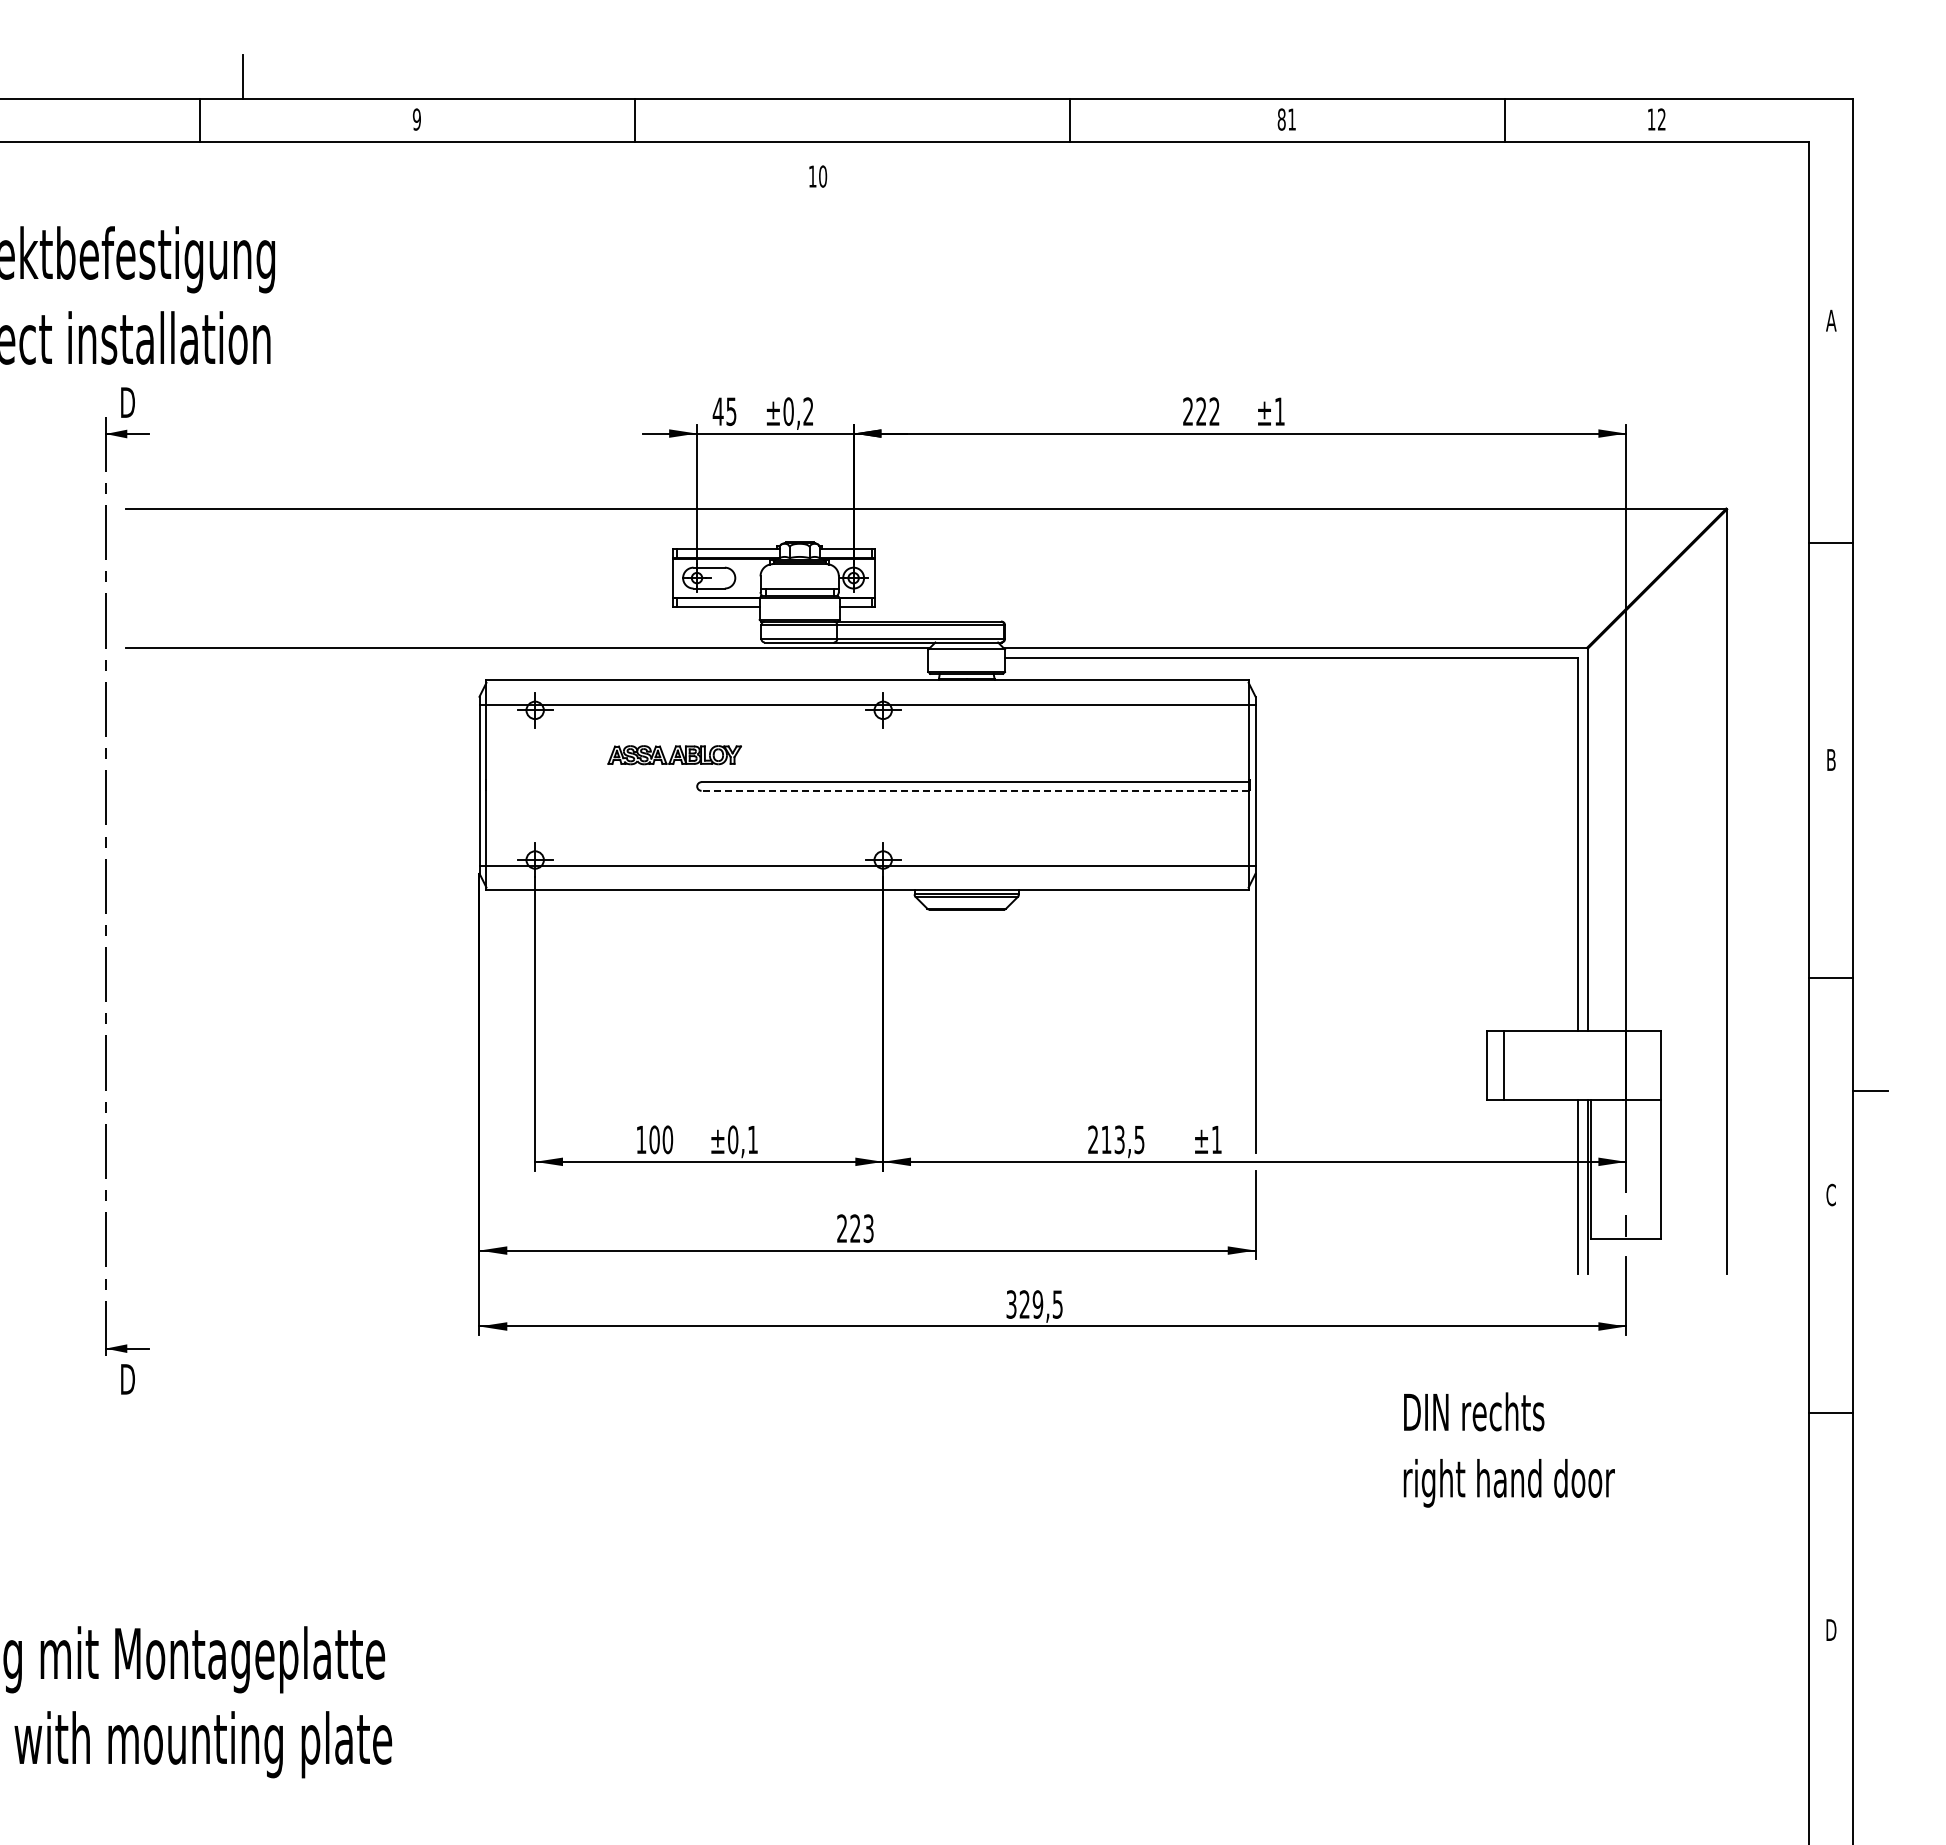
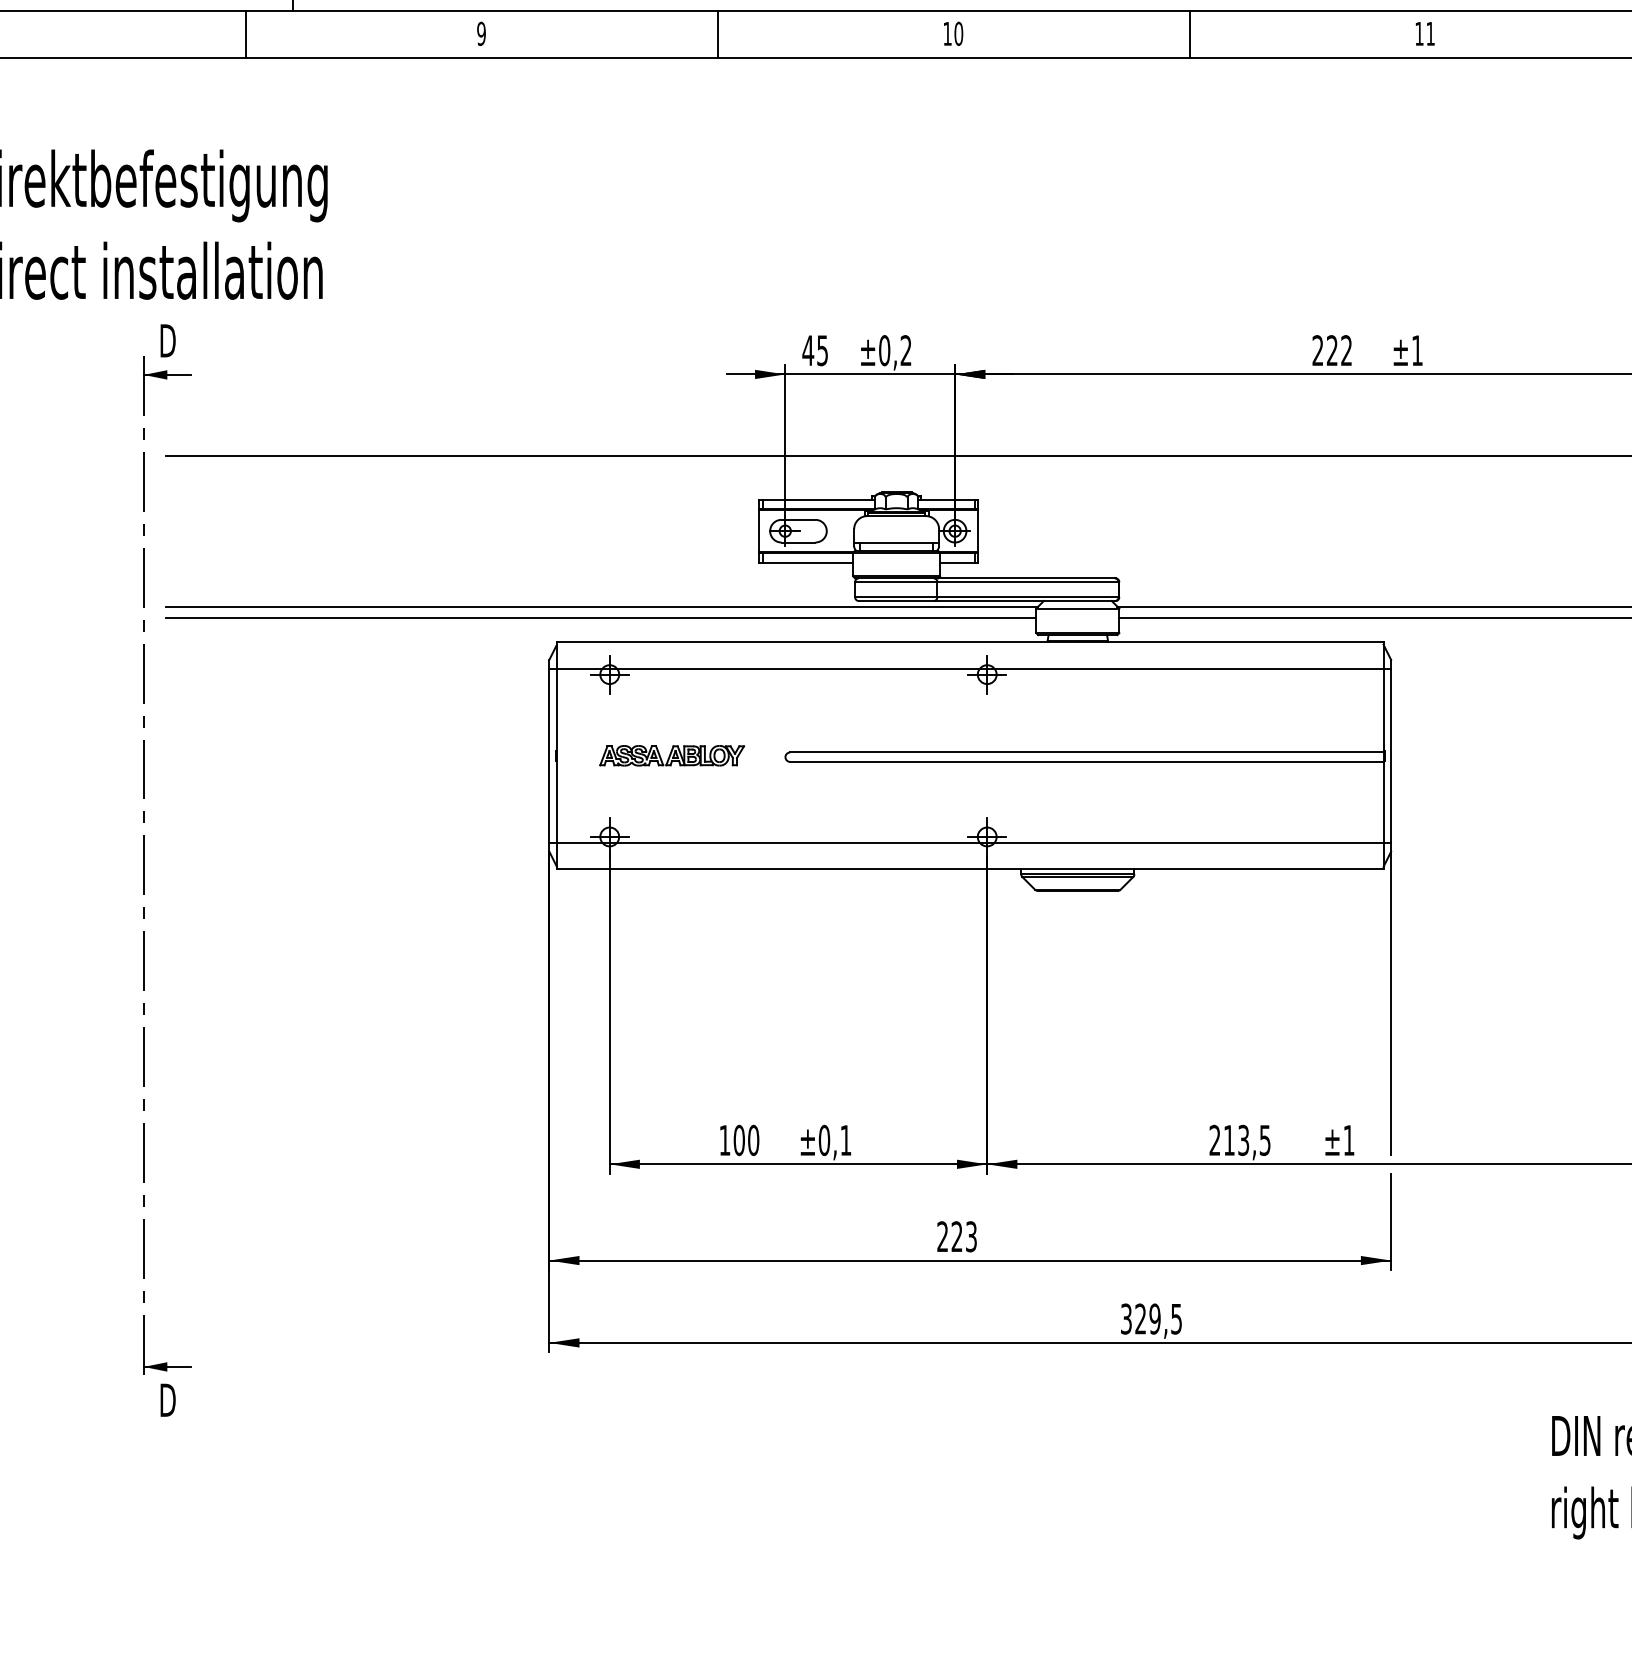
text: (1281, 119) -> (1419, 33), 81 -> 11
text: (818, 176) -> (953, 33), moved
line: (527, 658) -> (601, 618), added
part: (674, 755) -> (671, 756), moved
line: (975, 790) -> (1087, 761), dashed -> solid

